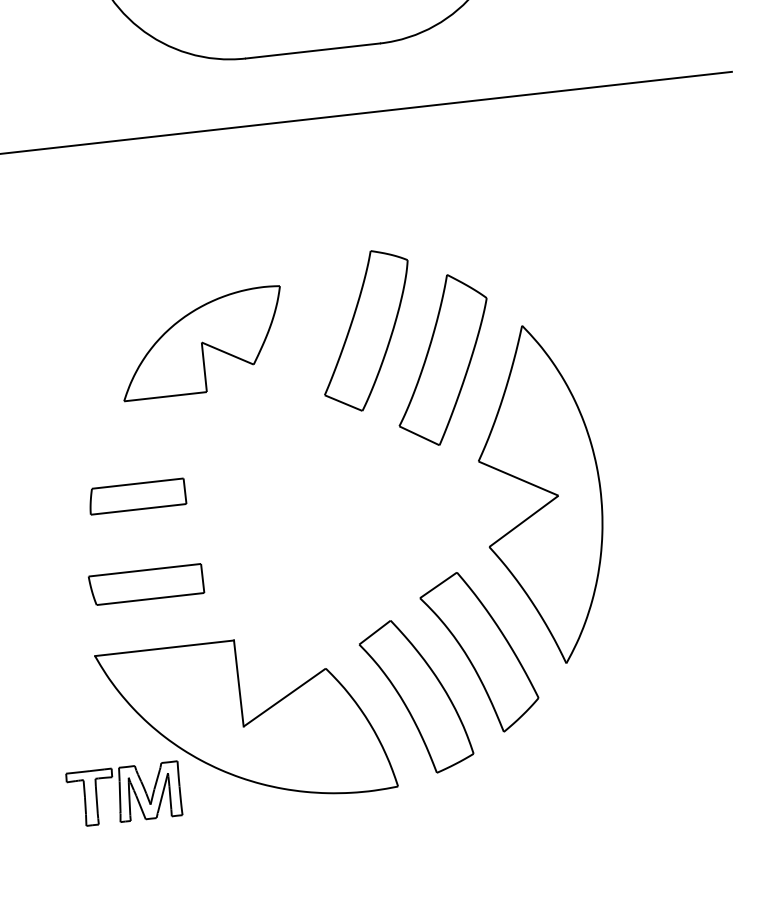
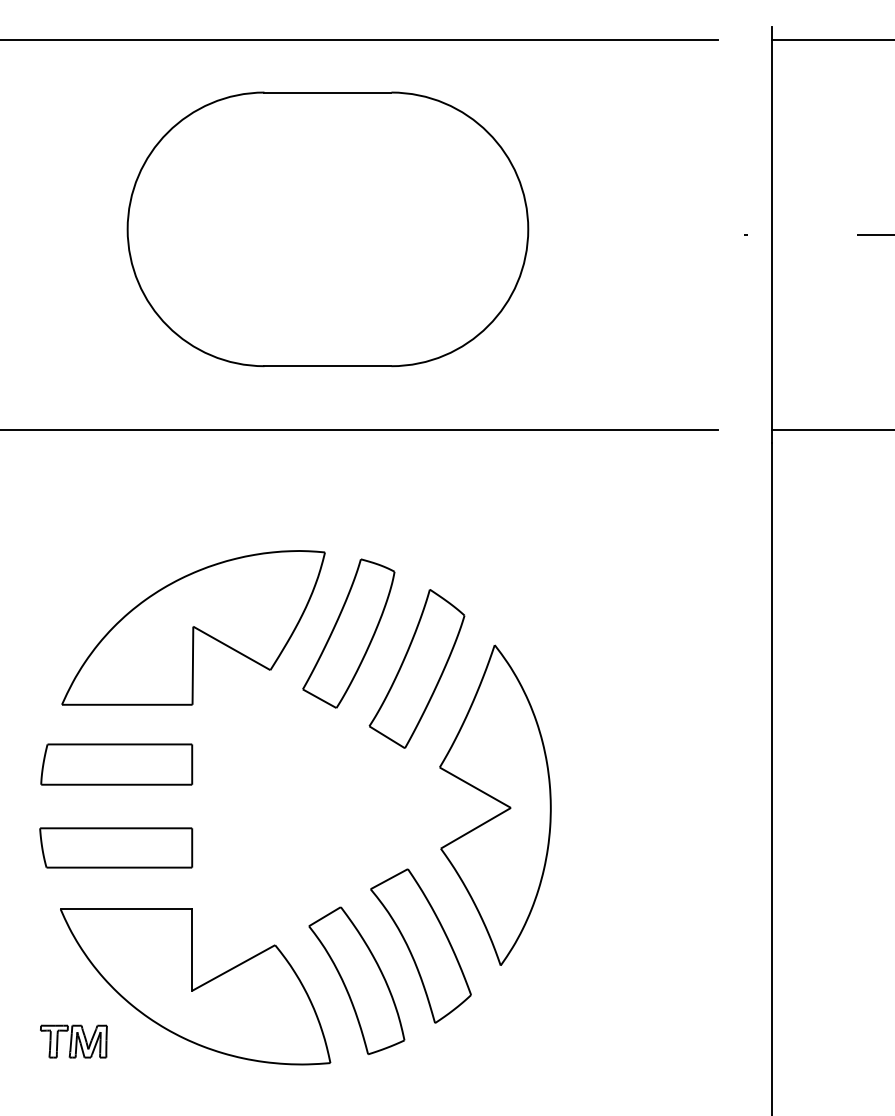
part: (201, 342) -> (193, 627), size x1.67
part: (136, 496) -> (116, 764), size x1.67
part: (146, 584) -> (116, 847), size x1.43
part: (124, 794) -> (73, 1041), size x0.62

